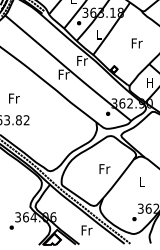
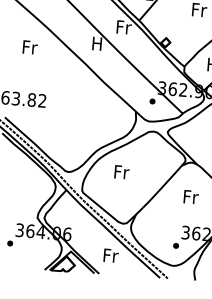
text: (63, 74) -> (97, 43), Fr -> H
text: (14, 98) -> (30, 47), moved
text: (104, 168) -> (121, 171), moved
text: (142, 182) -> (190, 197), L -> Fr

